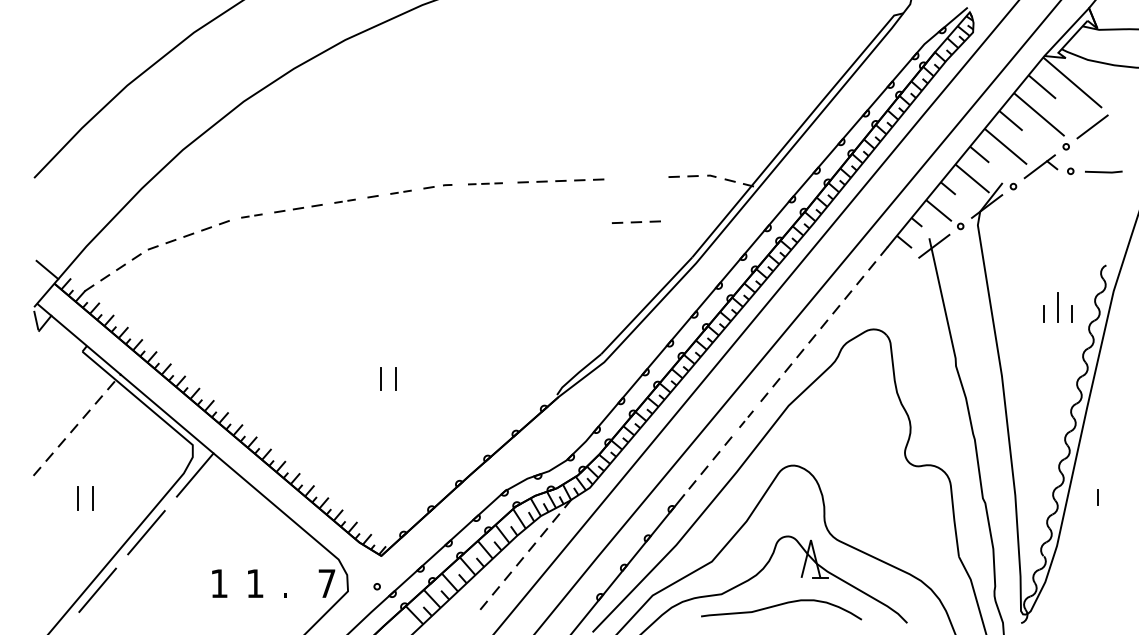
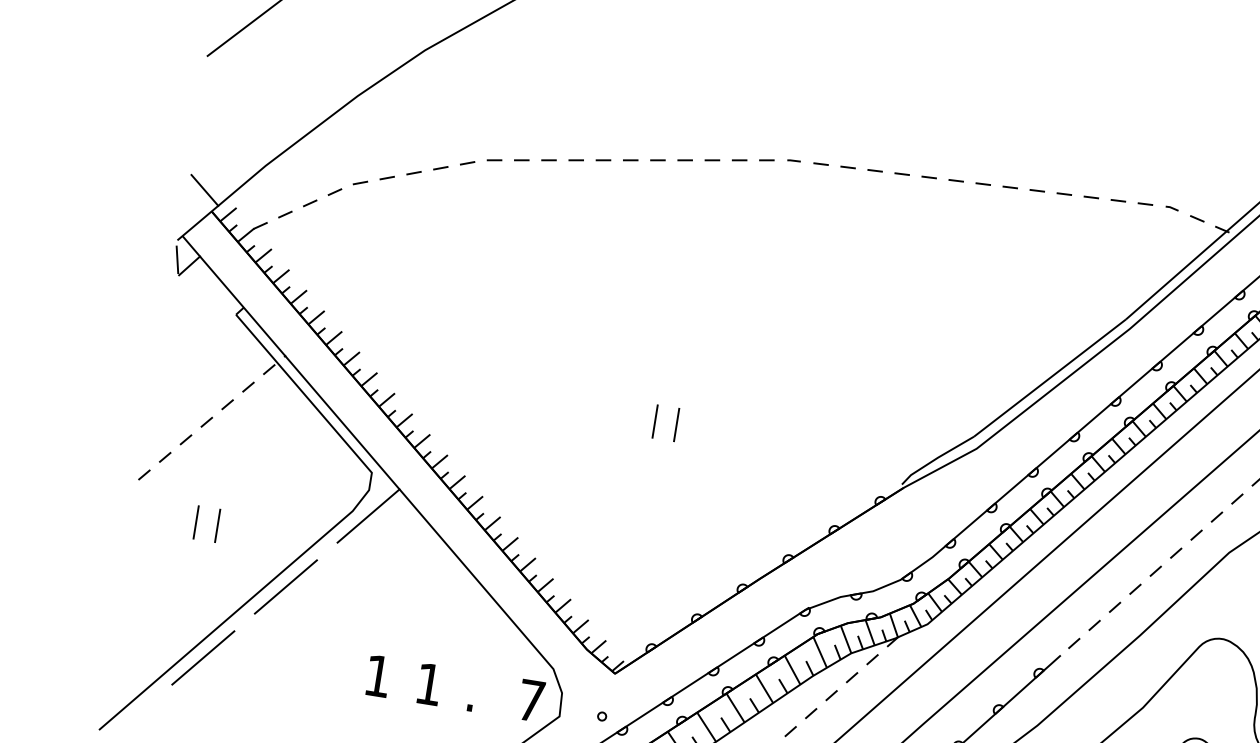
part: (485, 183) -> (848, 167), size x1.43
part: (400, 192) -> (725, 160), size x1.43
part: (344, 201) -> (643, 160), size x1.43
part: (251, 215) -> (507, 159), size x1.43
part: (636, 221) -> (1064, 193), moved
part: (746, 419) -> (1166, 562), size x1.43

